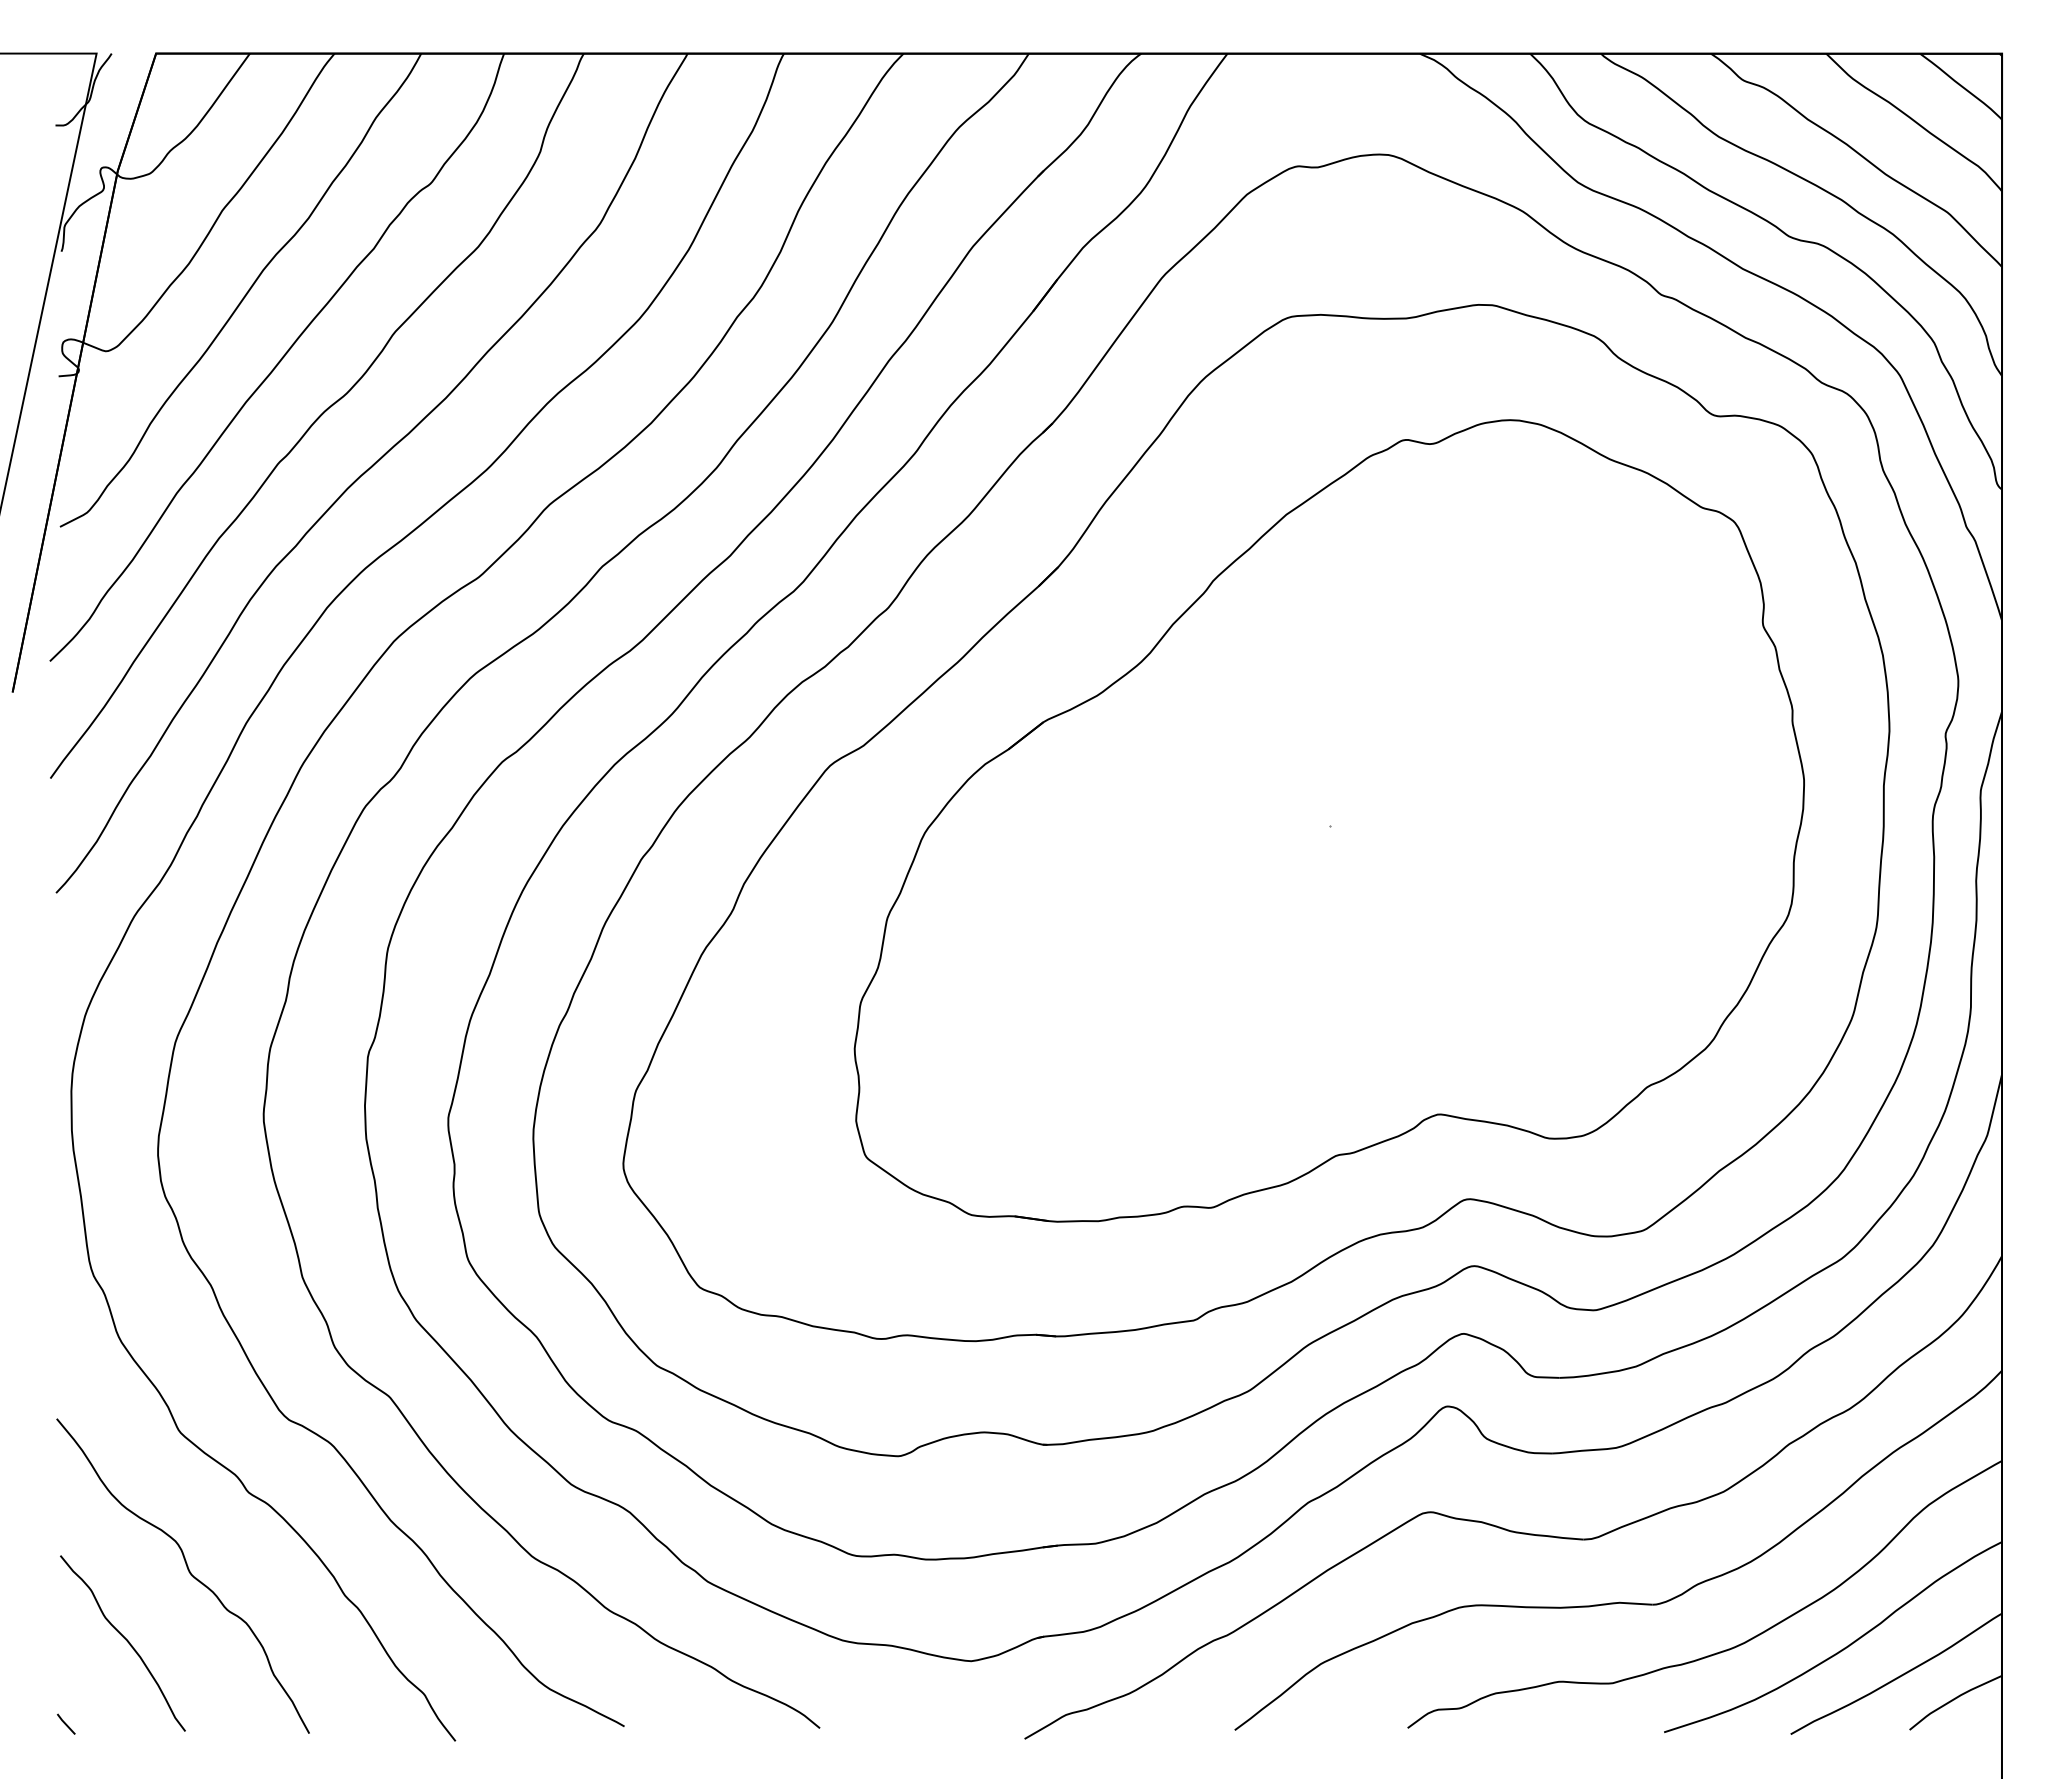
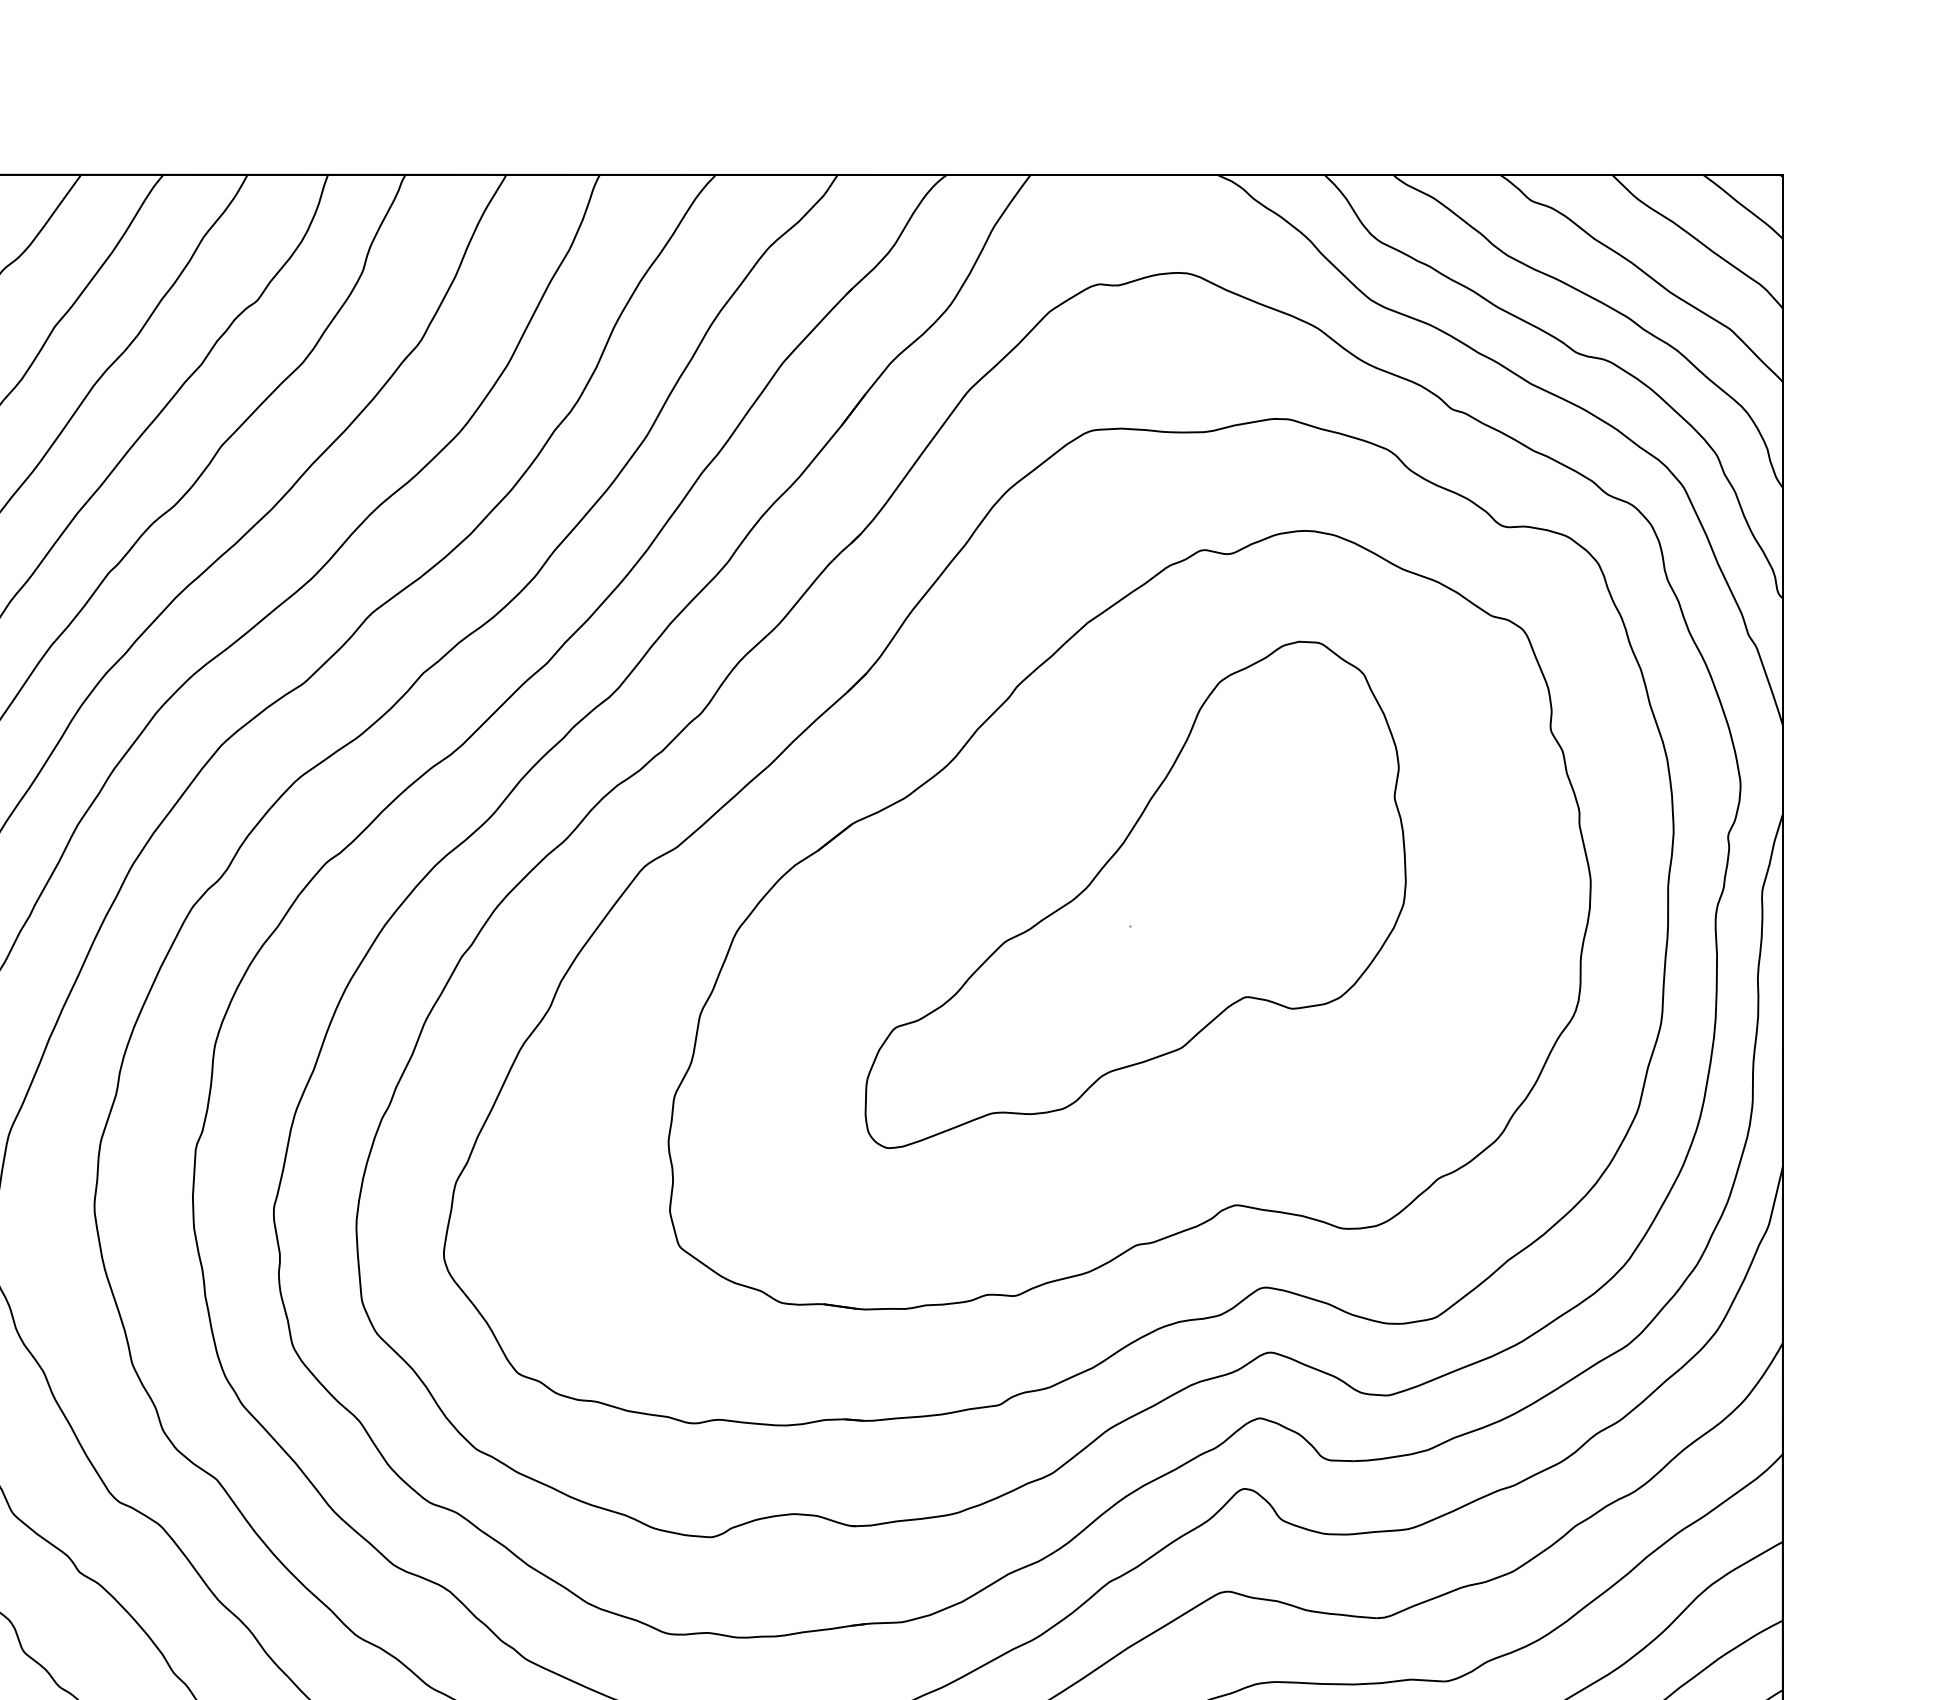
part: (1335, 794) -> (1135, 894), added

